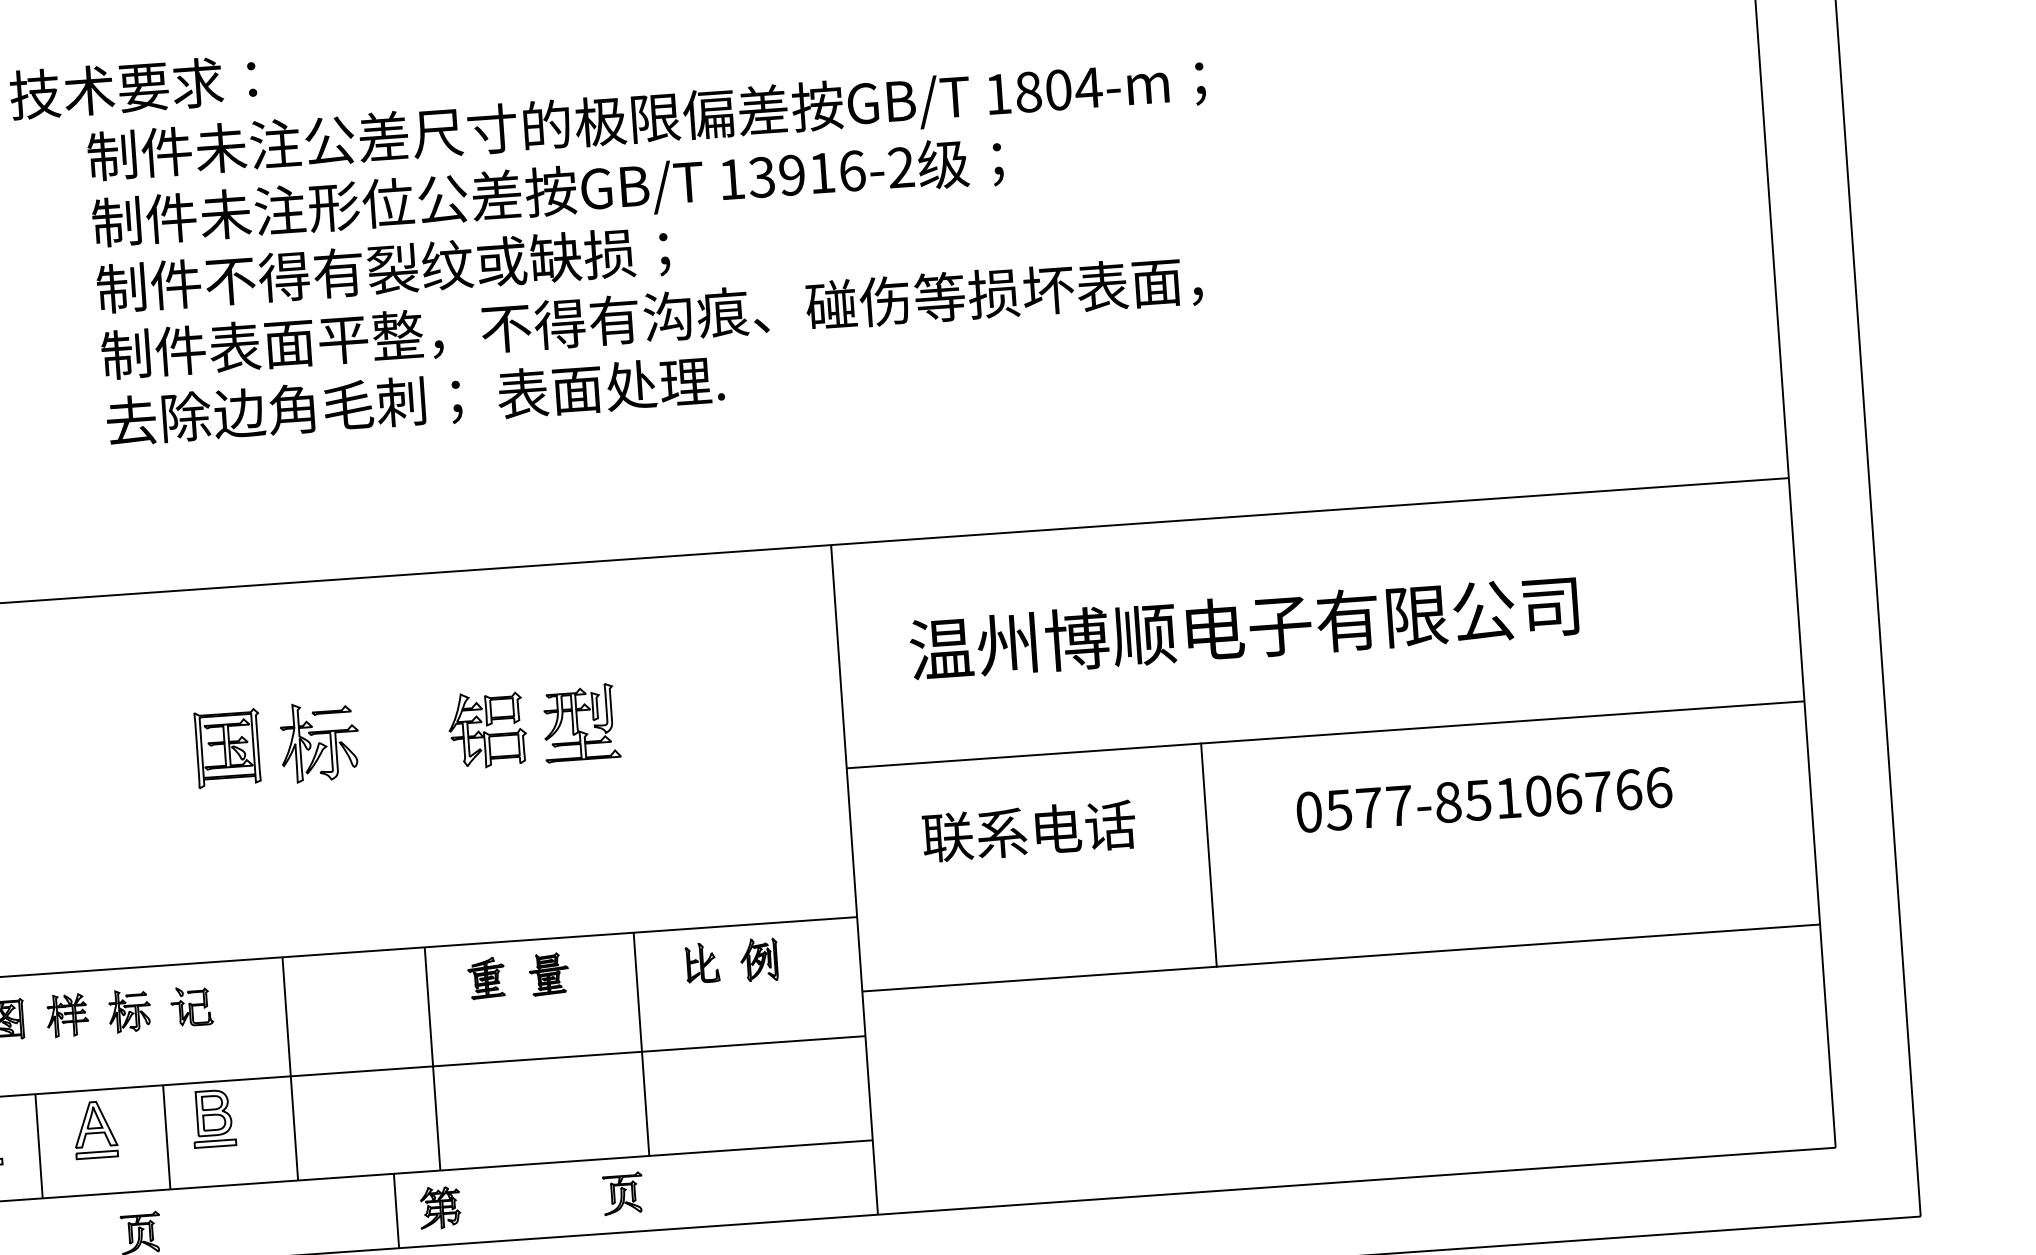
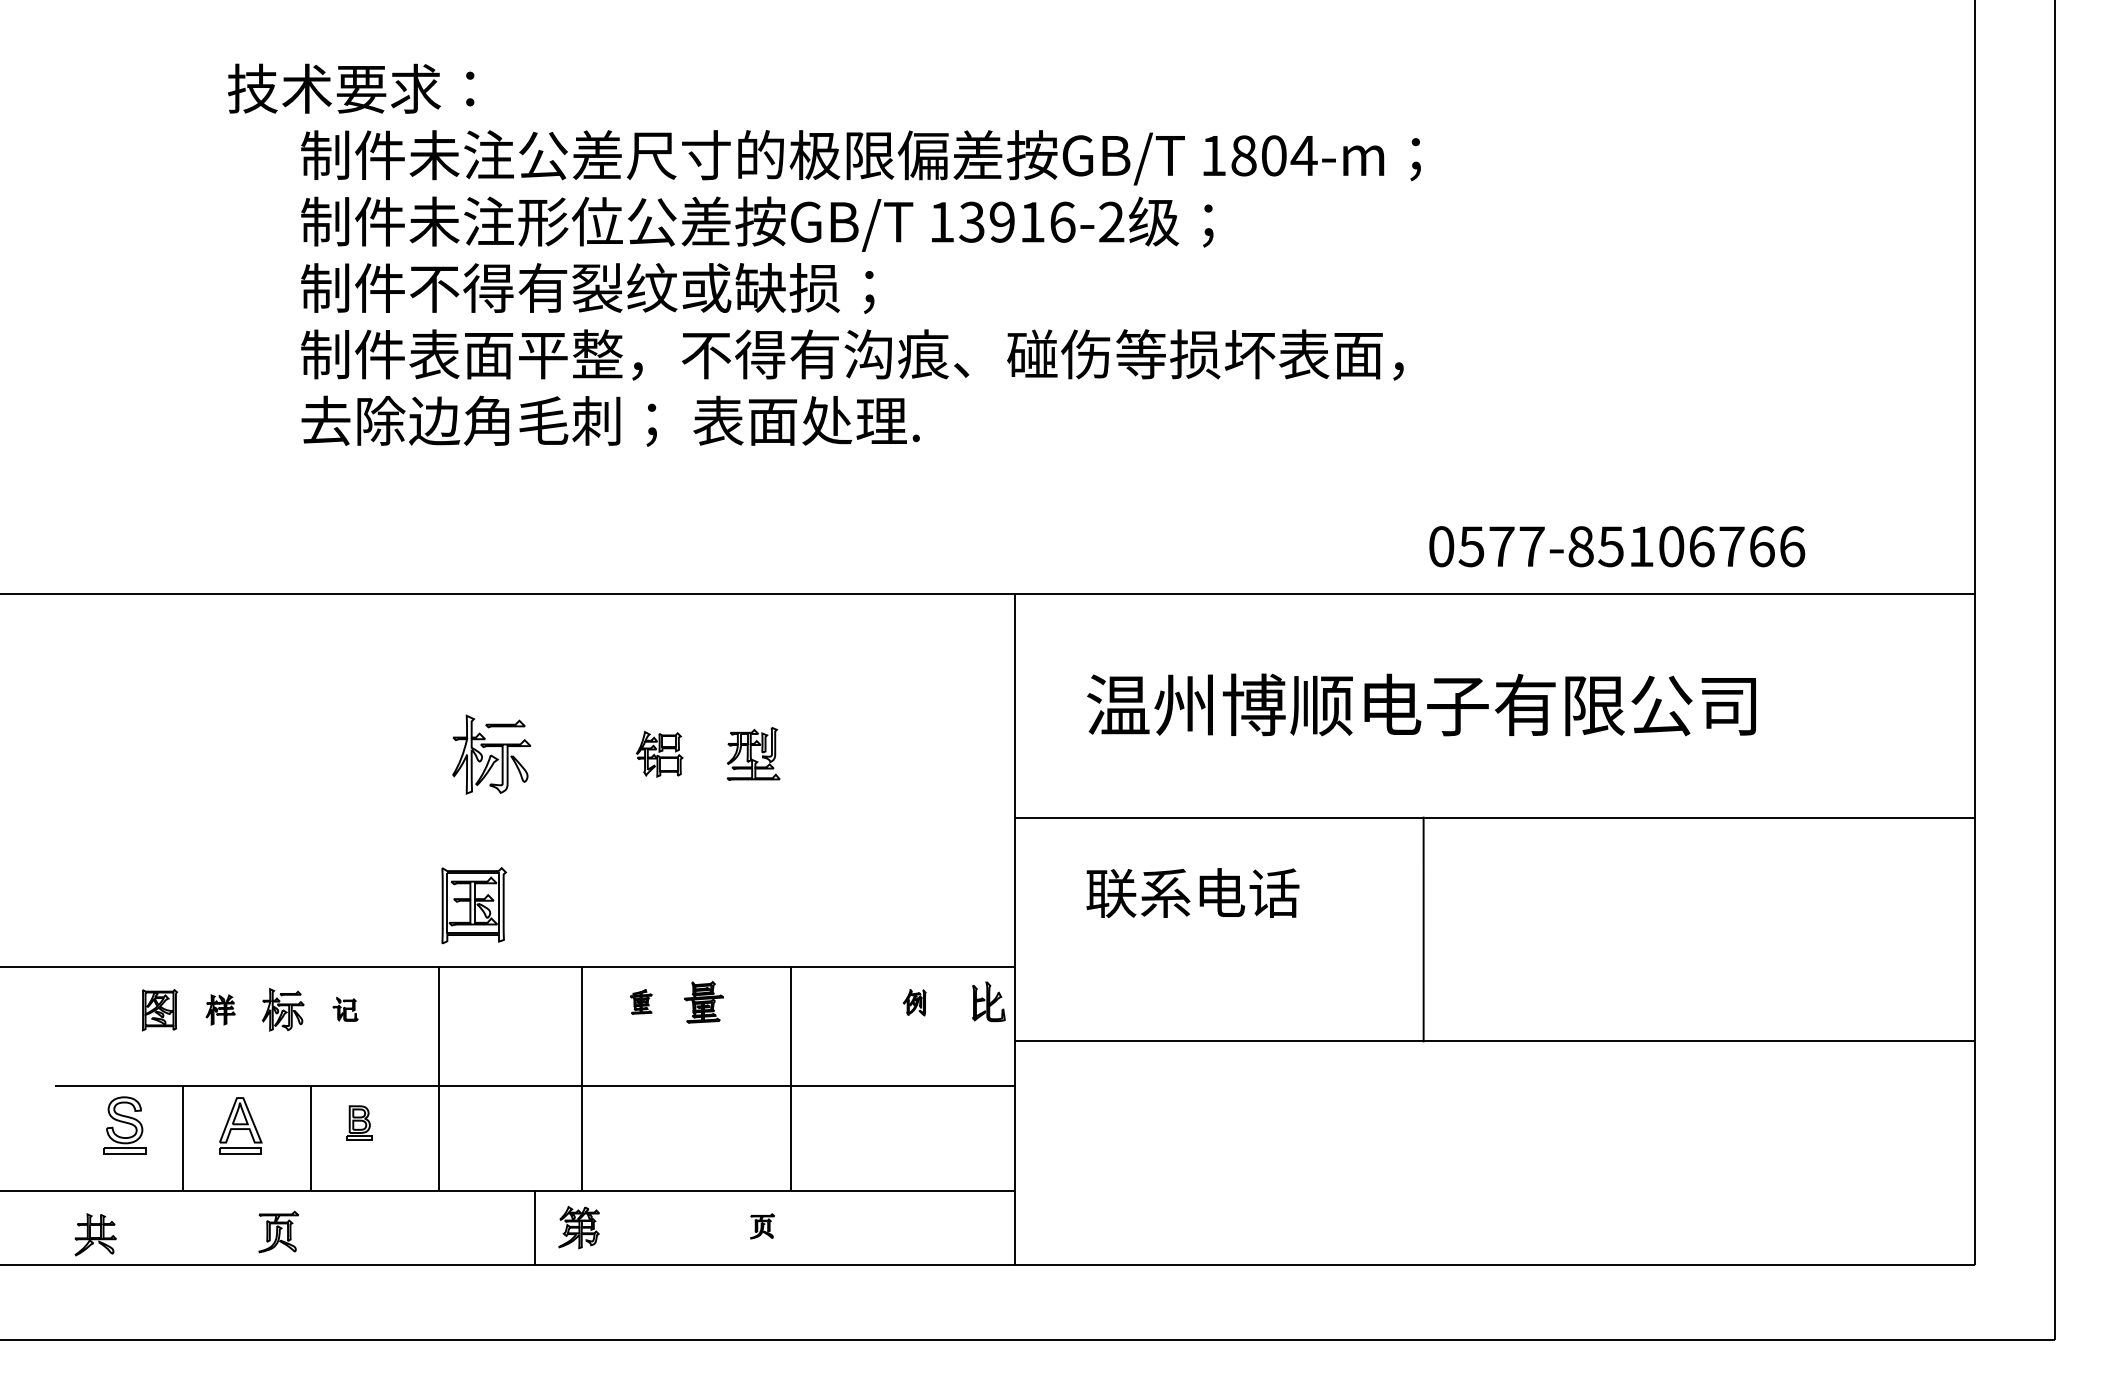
part: (581, 722) -> (753, 753), size x0.7
part: (487, 730) -> (659, 754), size x0.6
part: (228, 748) -> (474, 905), moved
text: (1484, 799) -> (1617, 546), moved
line: (1208, 855) -> (1423, 929), moved
part: (759, 959) -> (914, 1002), size x0.6
part: (702, 962) -> (988, 1001), moved
part: (485, 977) -> (640, 1001), size x0.6
part: (191, 1006) -> (345, 1009), size x0.6
part: (67, 1015) -> (220, 1009), size x0.7
part: (213, 1118) -> (359, 1122), size x0.6
part: (623, 1193) -> (762, 1226), size x0.6

